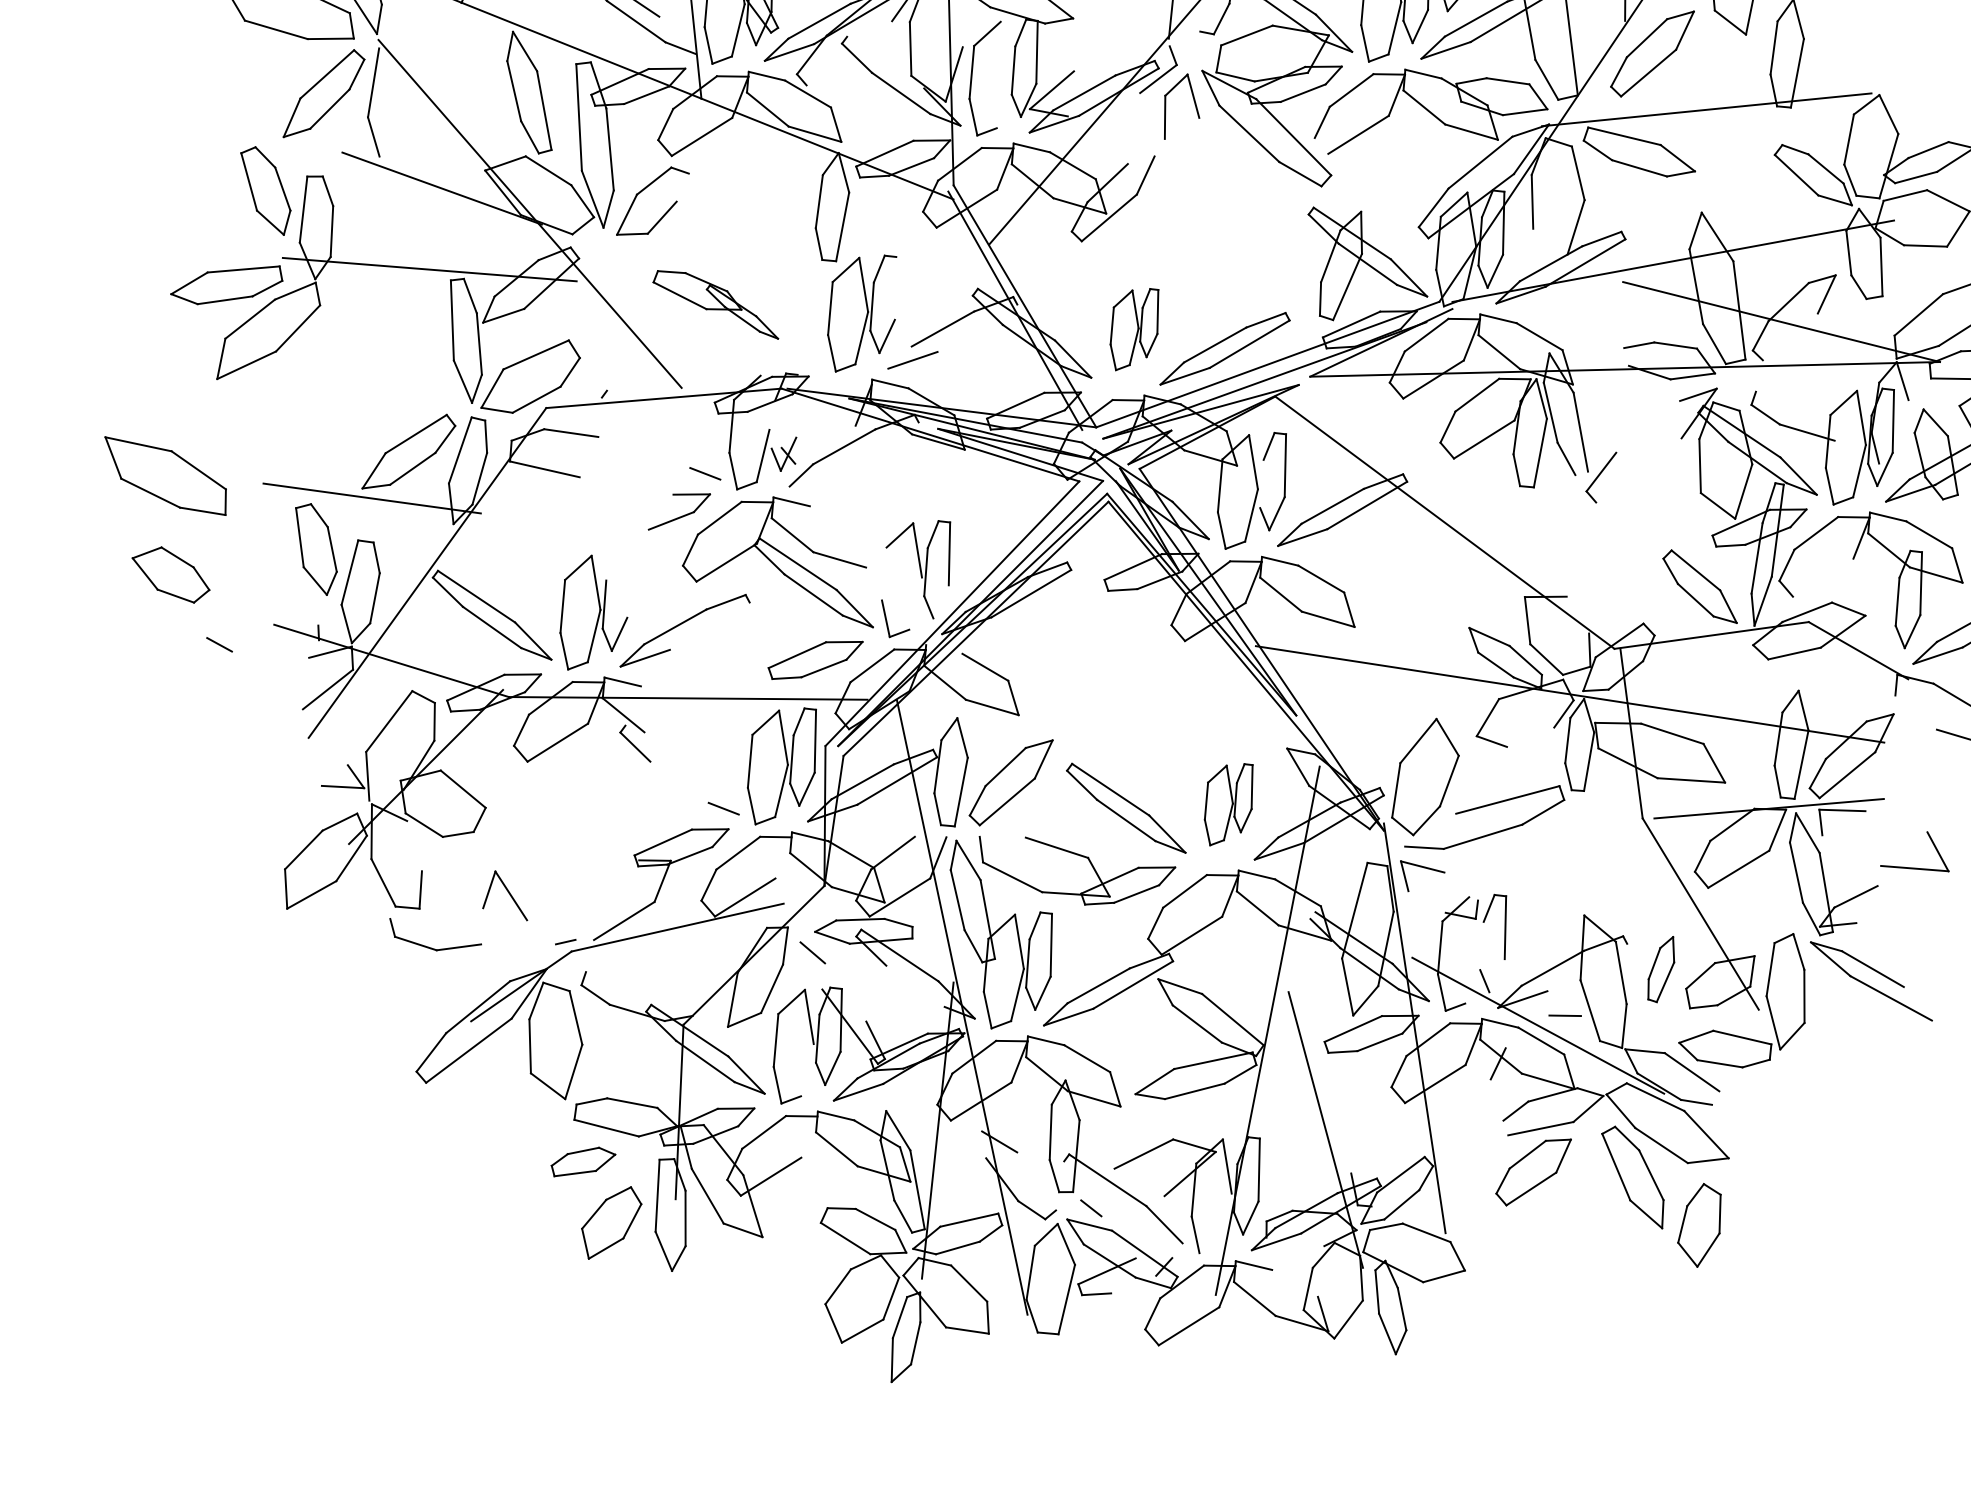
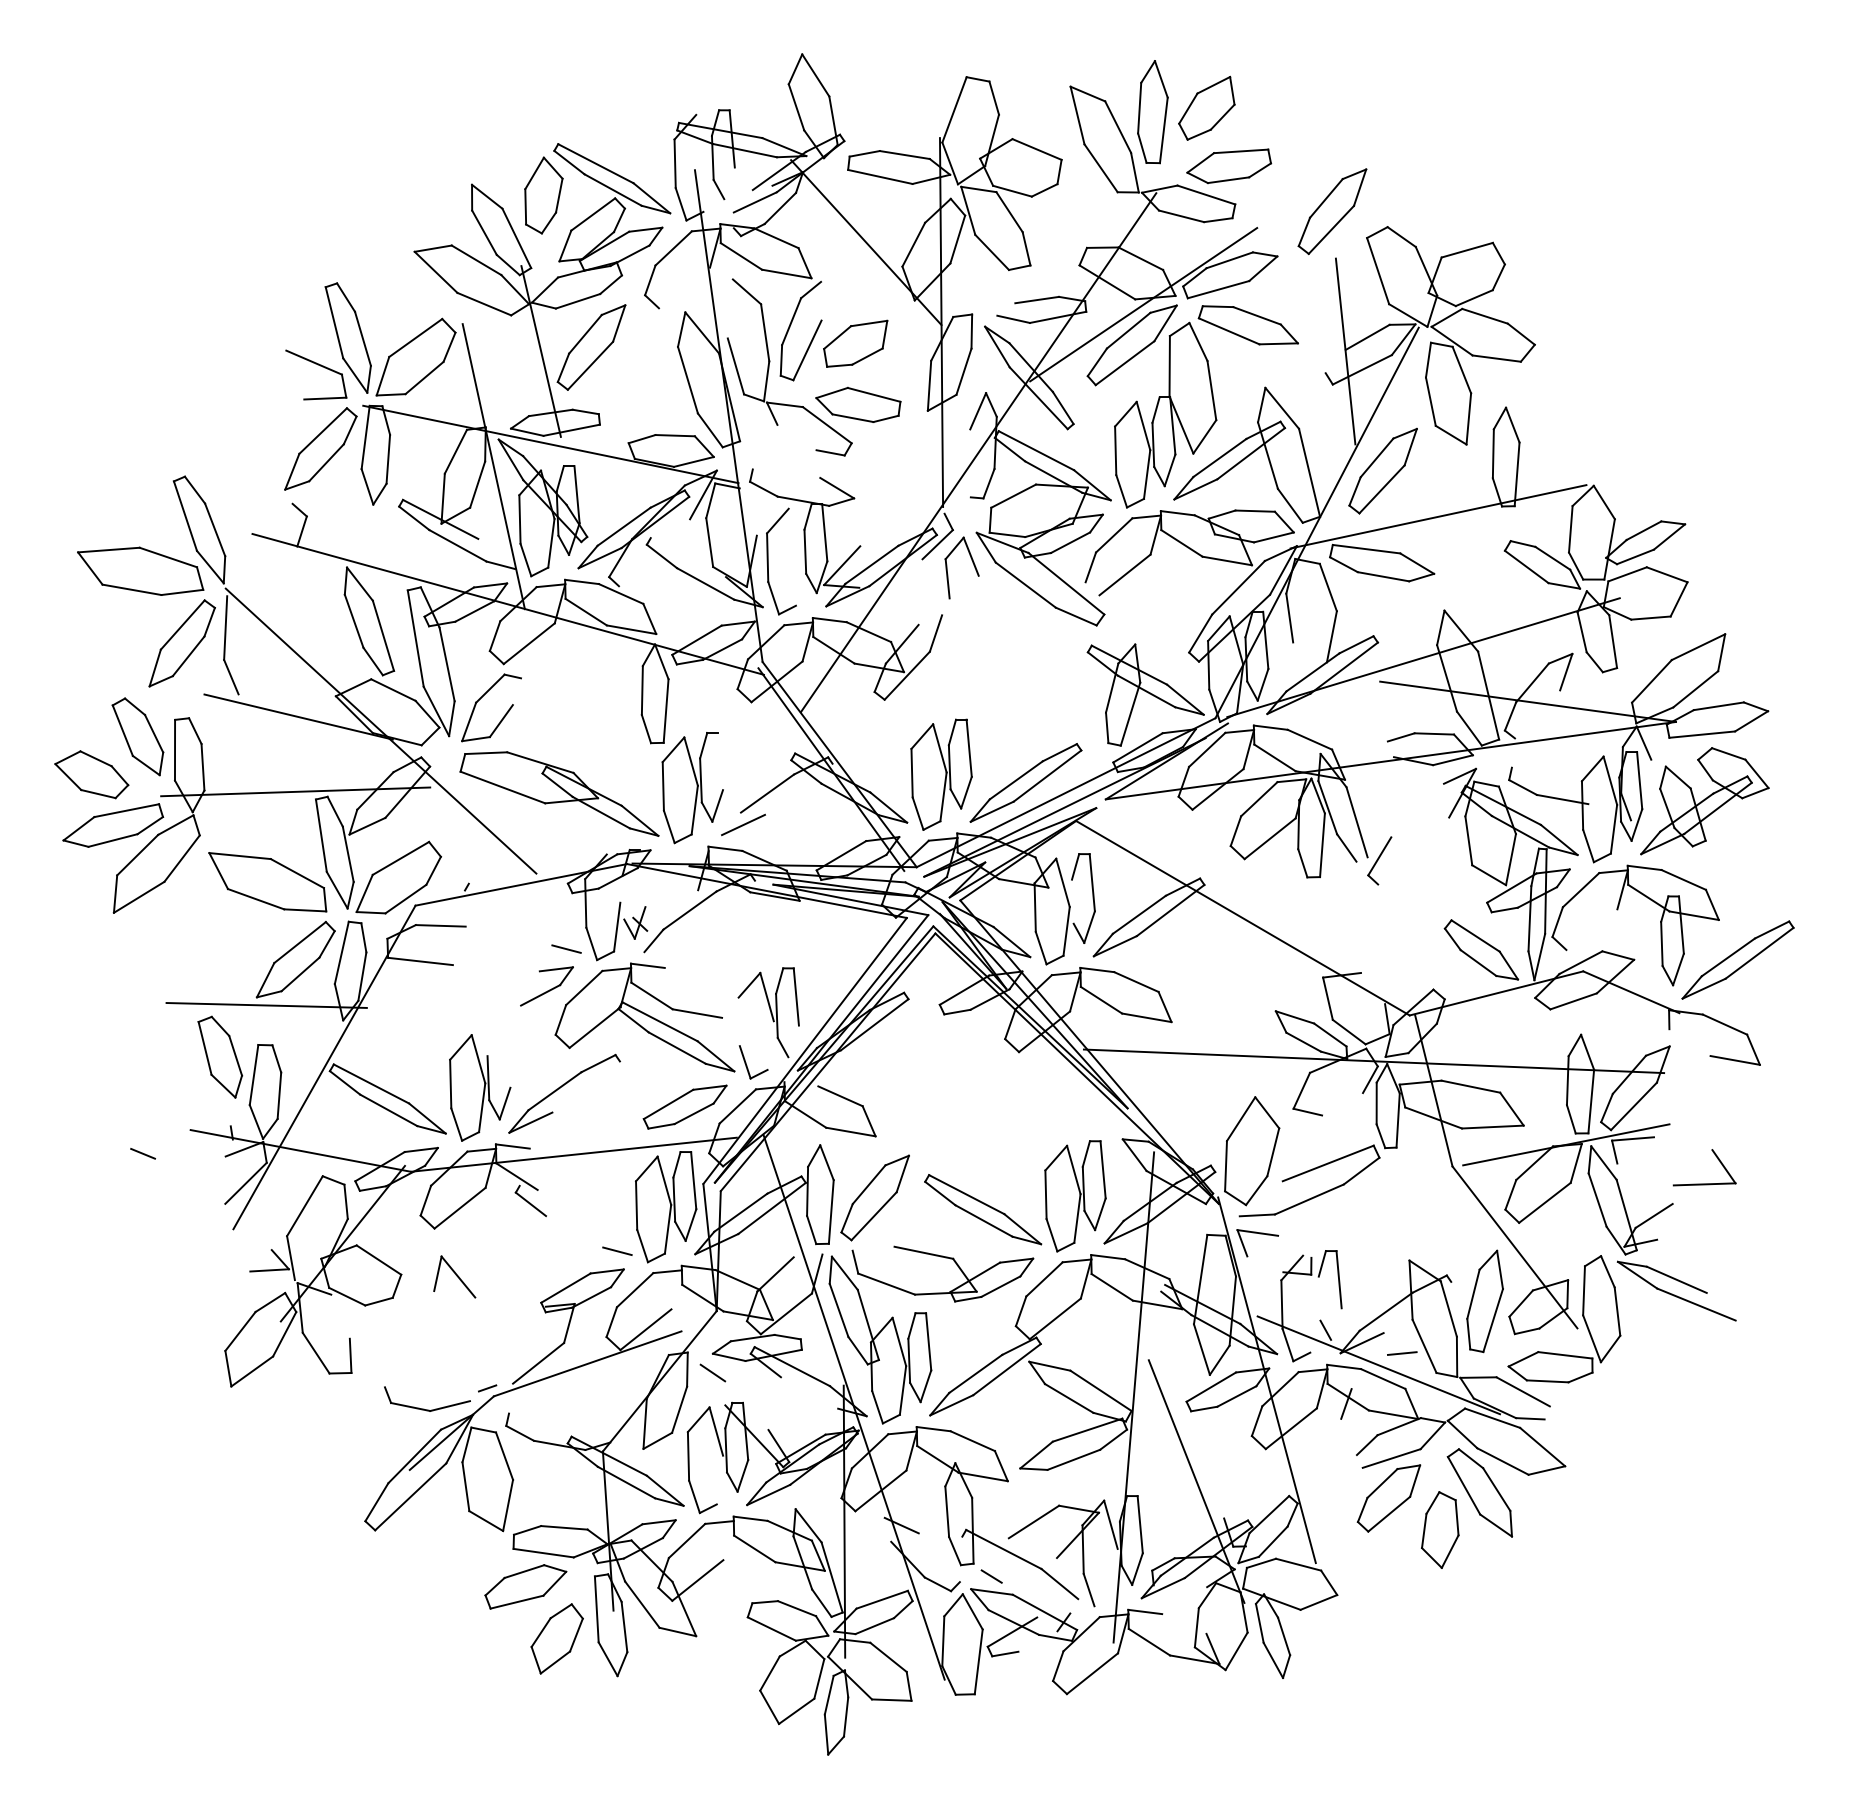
part: (716, 303) -> (559, 793), size x1.67
part: (1134, 329) -> (941, 774), size x1.43
part: (165, 476) -> (267, 882), moved
part: (170, 573) -> (91, 774), moved
part: (1228, 805) -> (1075, 1196), size x1.43
part: (507, 894) -> (454, 1276), moved
part: (430, 946) -> (424, 1408), moved
part: (1660, 969) -> (1484, 1301), size x1.67
part: (582, 1162) -> (525, 1586), size x1.43
part: (1700, 1224) -> (1440, 1529), moved

